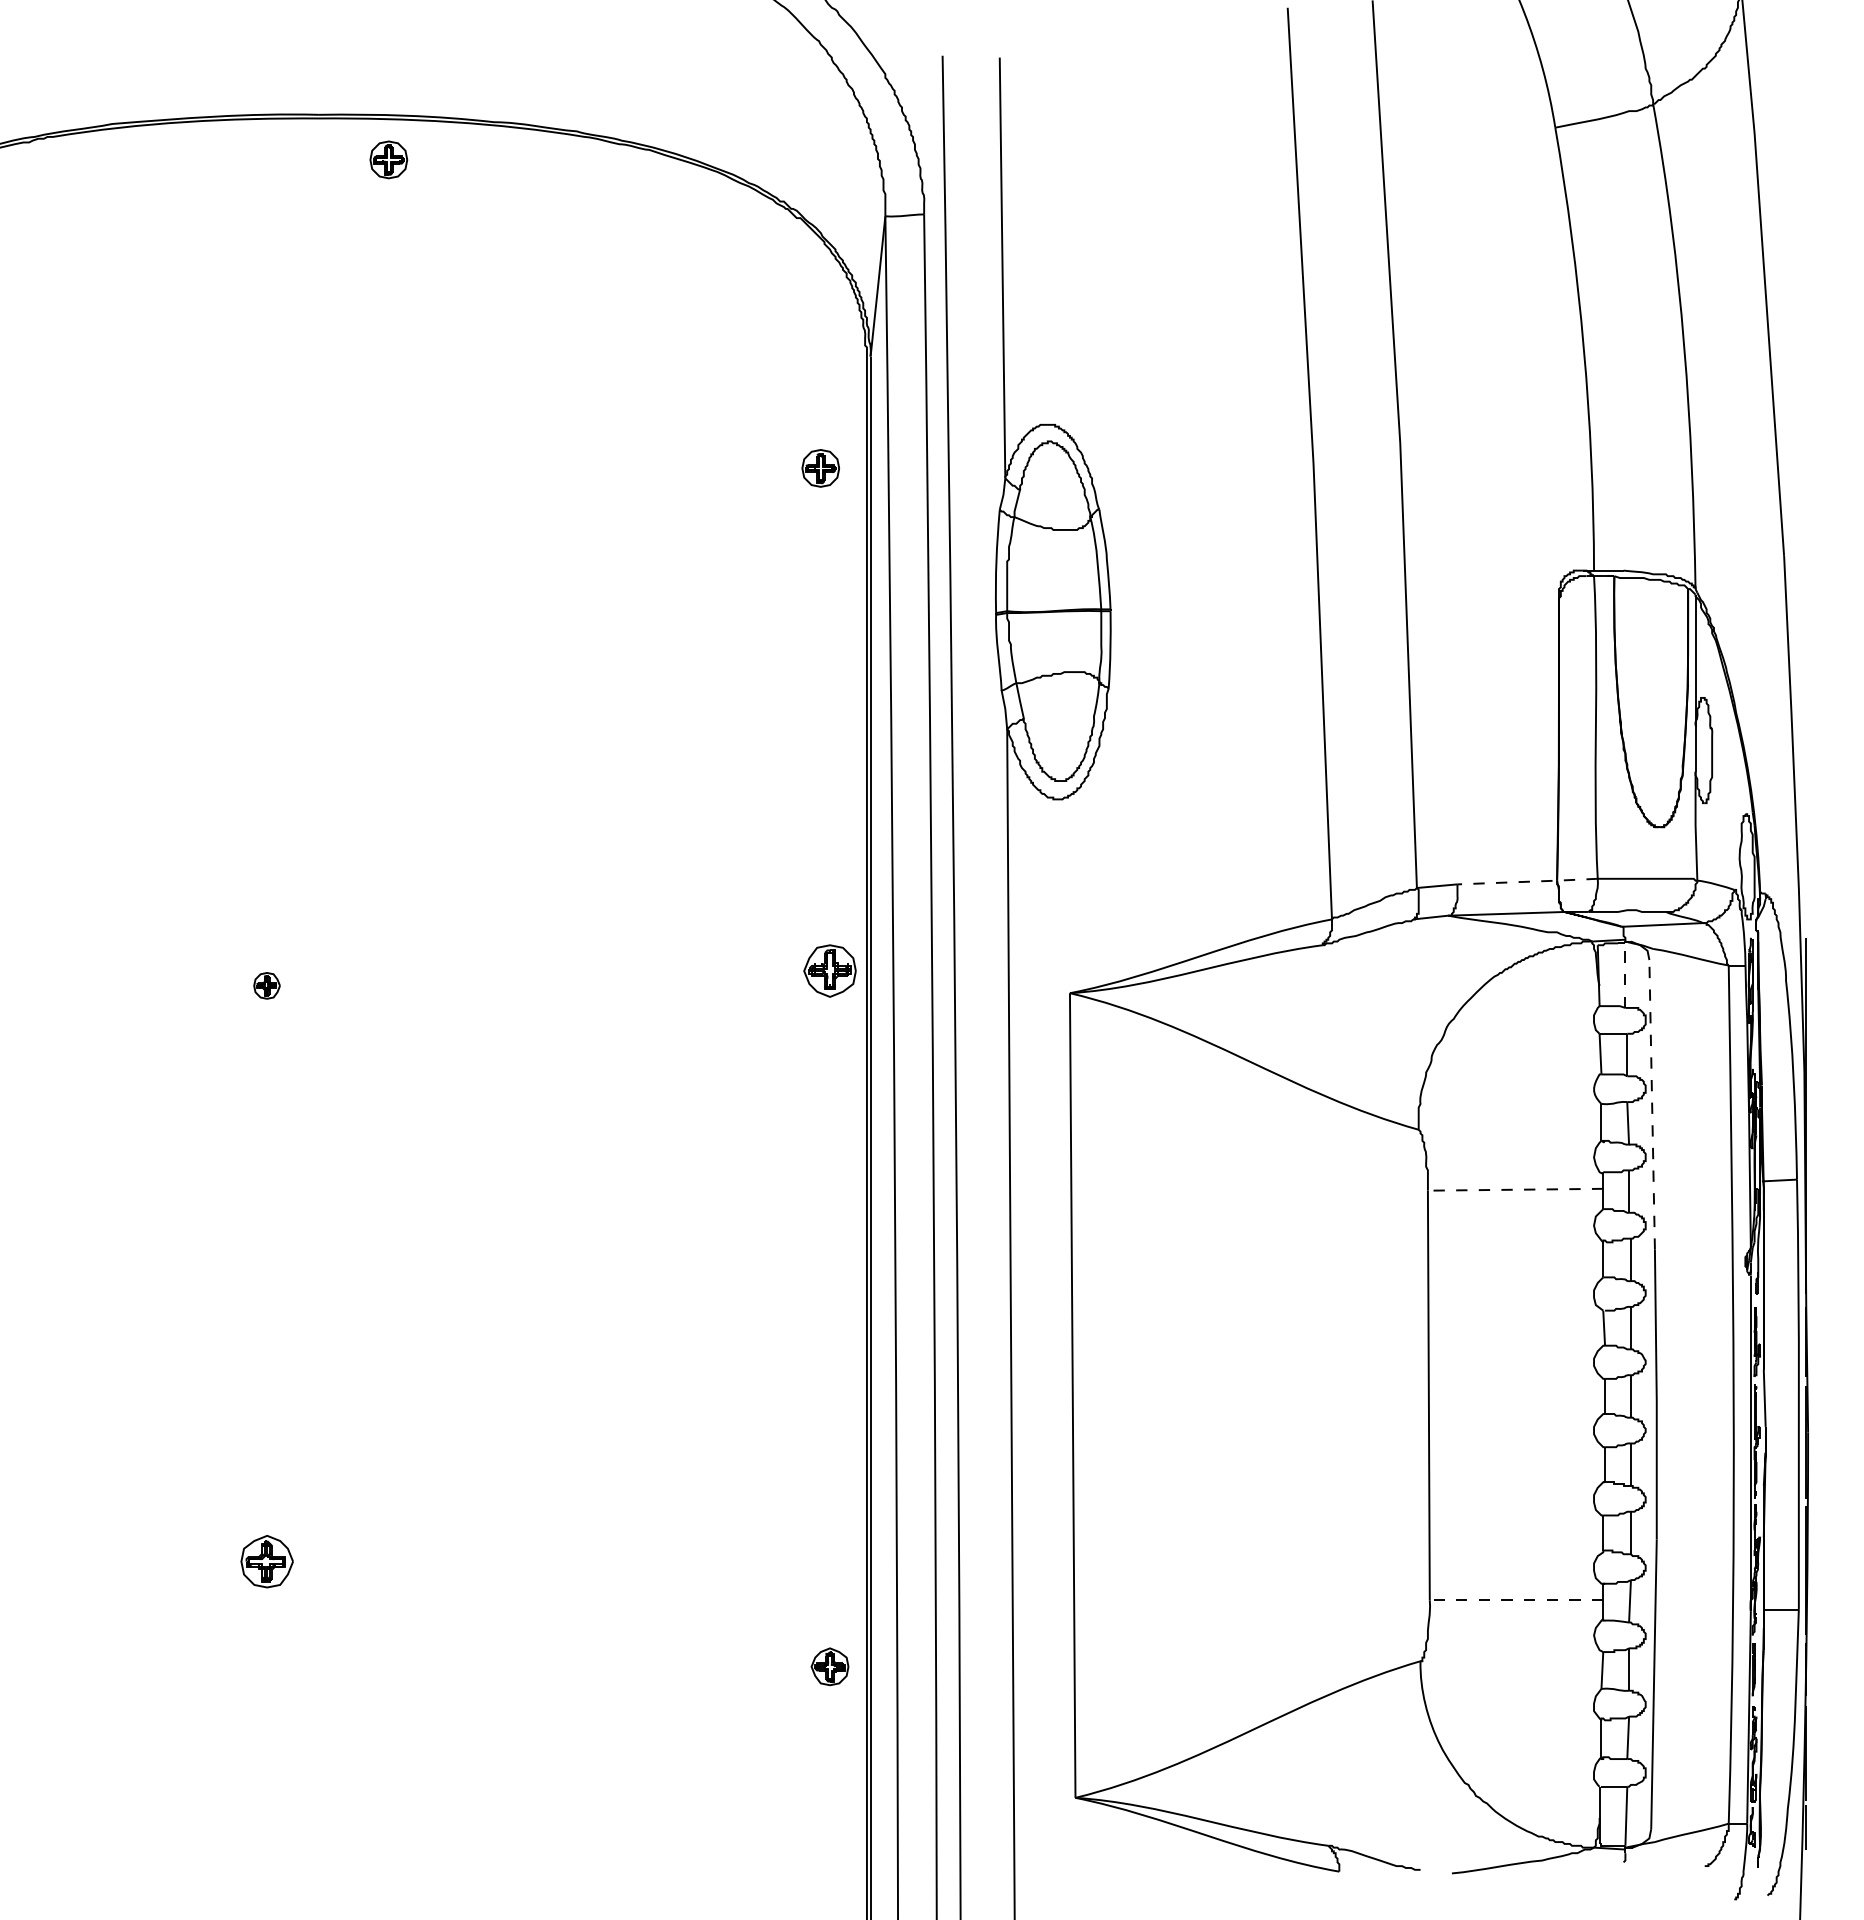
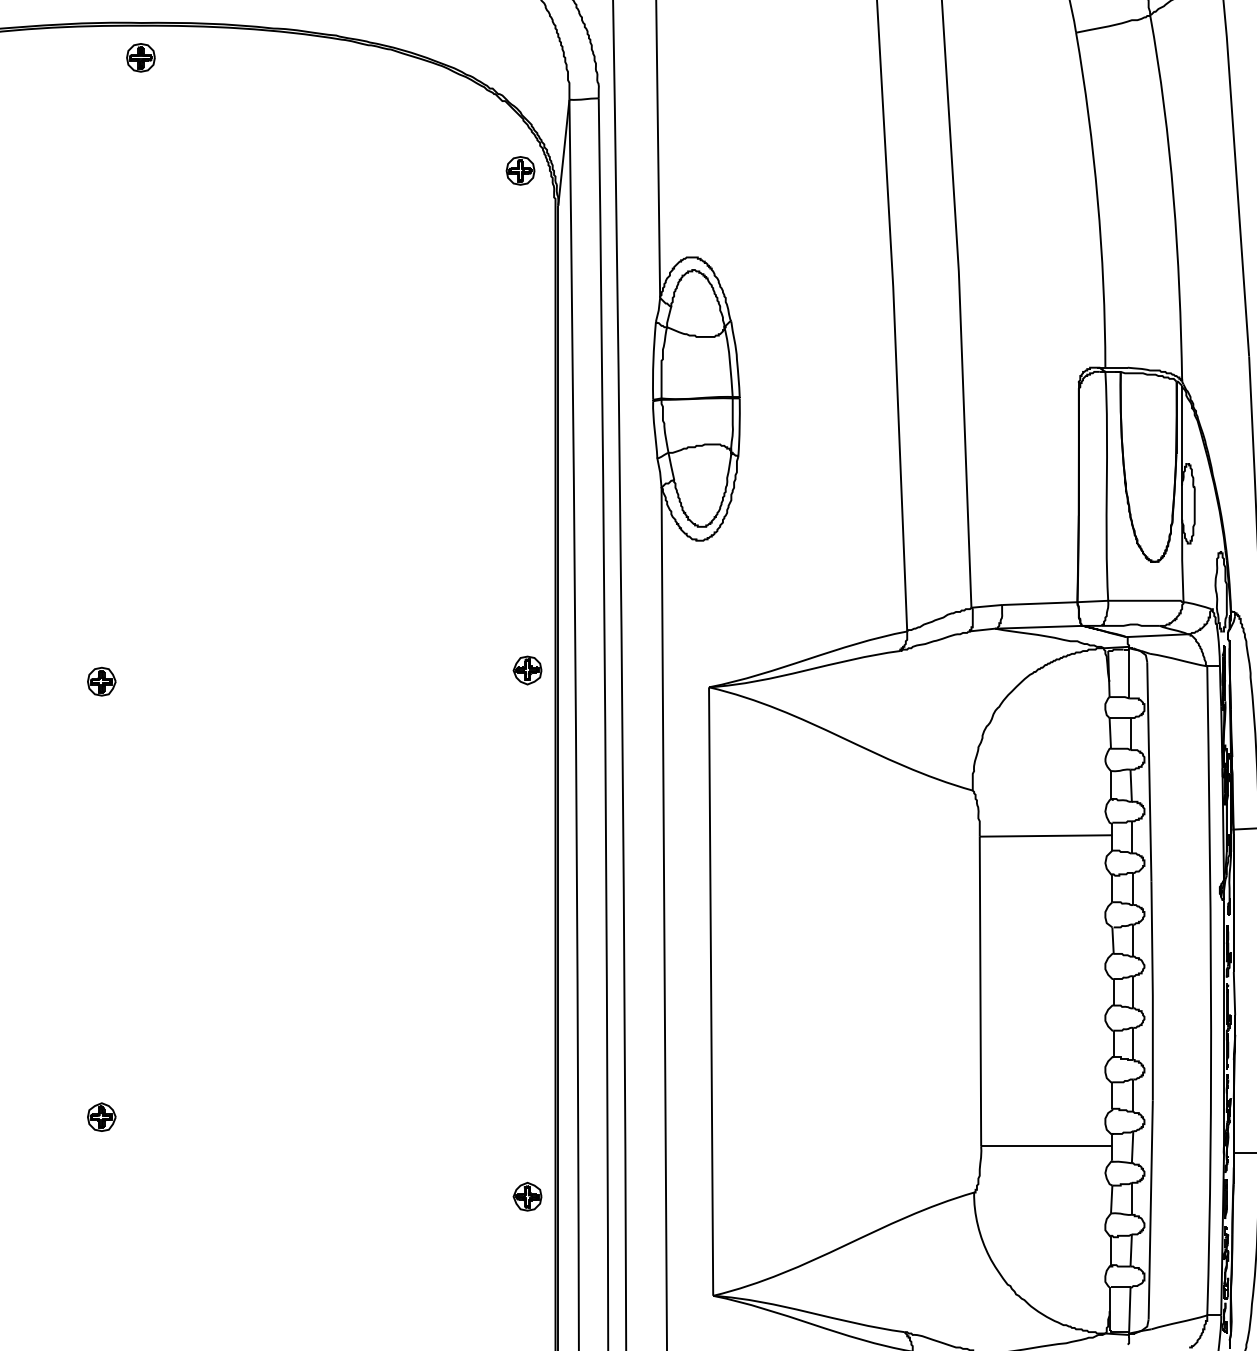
part: (388, 159) -> (140, 57), moved
part: (820, 468) -> (520, 170), moved
line: (1528, 881) -> (1055, 602), dashed -> solid
part: (829, 970) -> (527, 670), size x0.71
line: (1625, 975) -> (1129, 673), dashed -> solid
part: (266, 985) -> (101, 681), size x1.43
line: (1652, 1104) -> (1149, 771), dashed -> solid
line: (1515, 1189) -> (1045, 835), dashed -> solid
part: (266, 1561) -> (101, 1117), size x0.71
line: (1516, 1600) -> (1046, 1146), dashed -> solid

